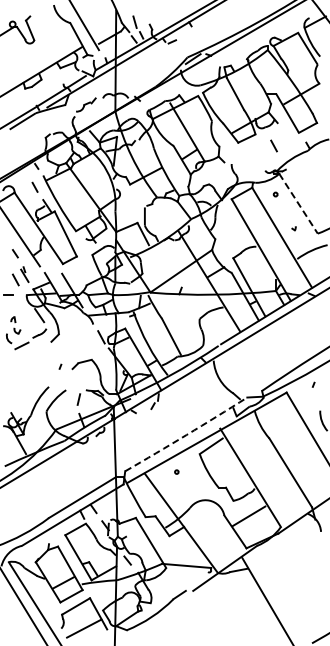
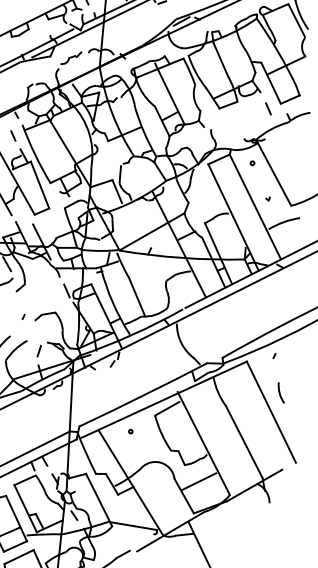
line: (273, 145) -> (267, 108), moved
line: (298, 203) -> (274, 174), dashed -> solid
arc: (186, 435) -> (143, 395), dashed -> solid

